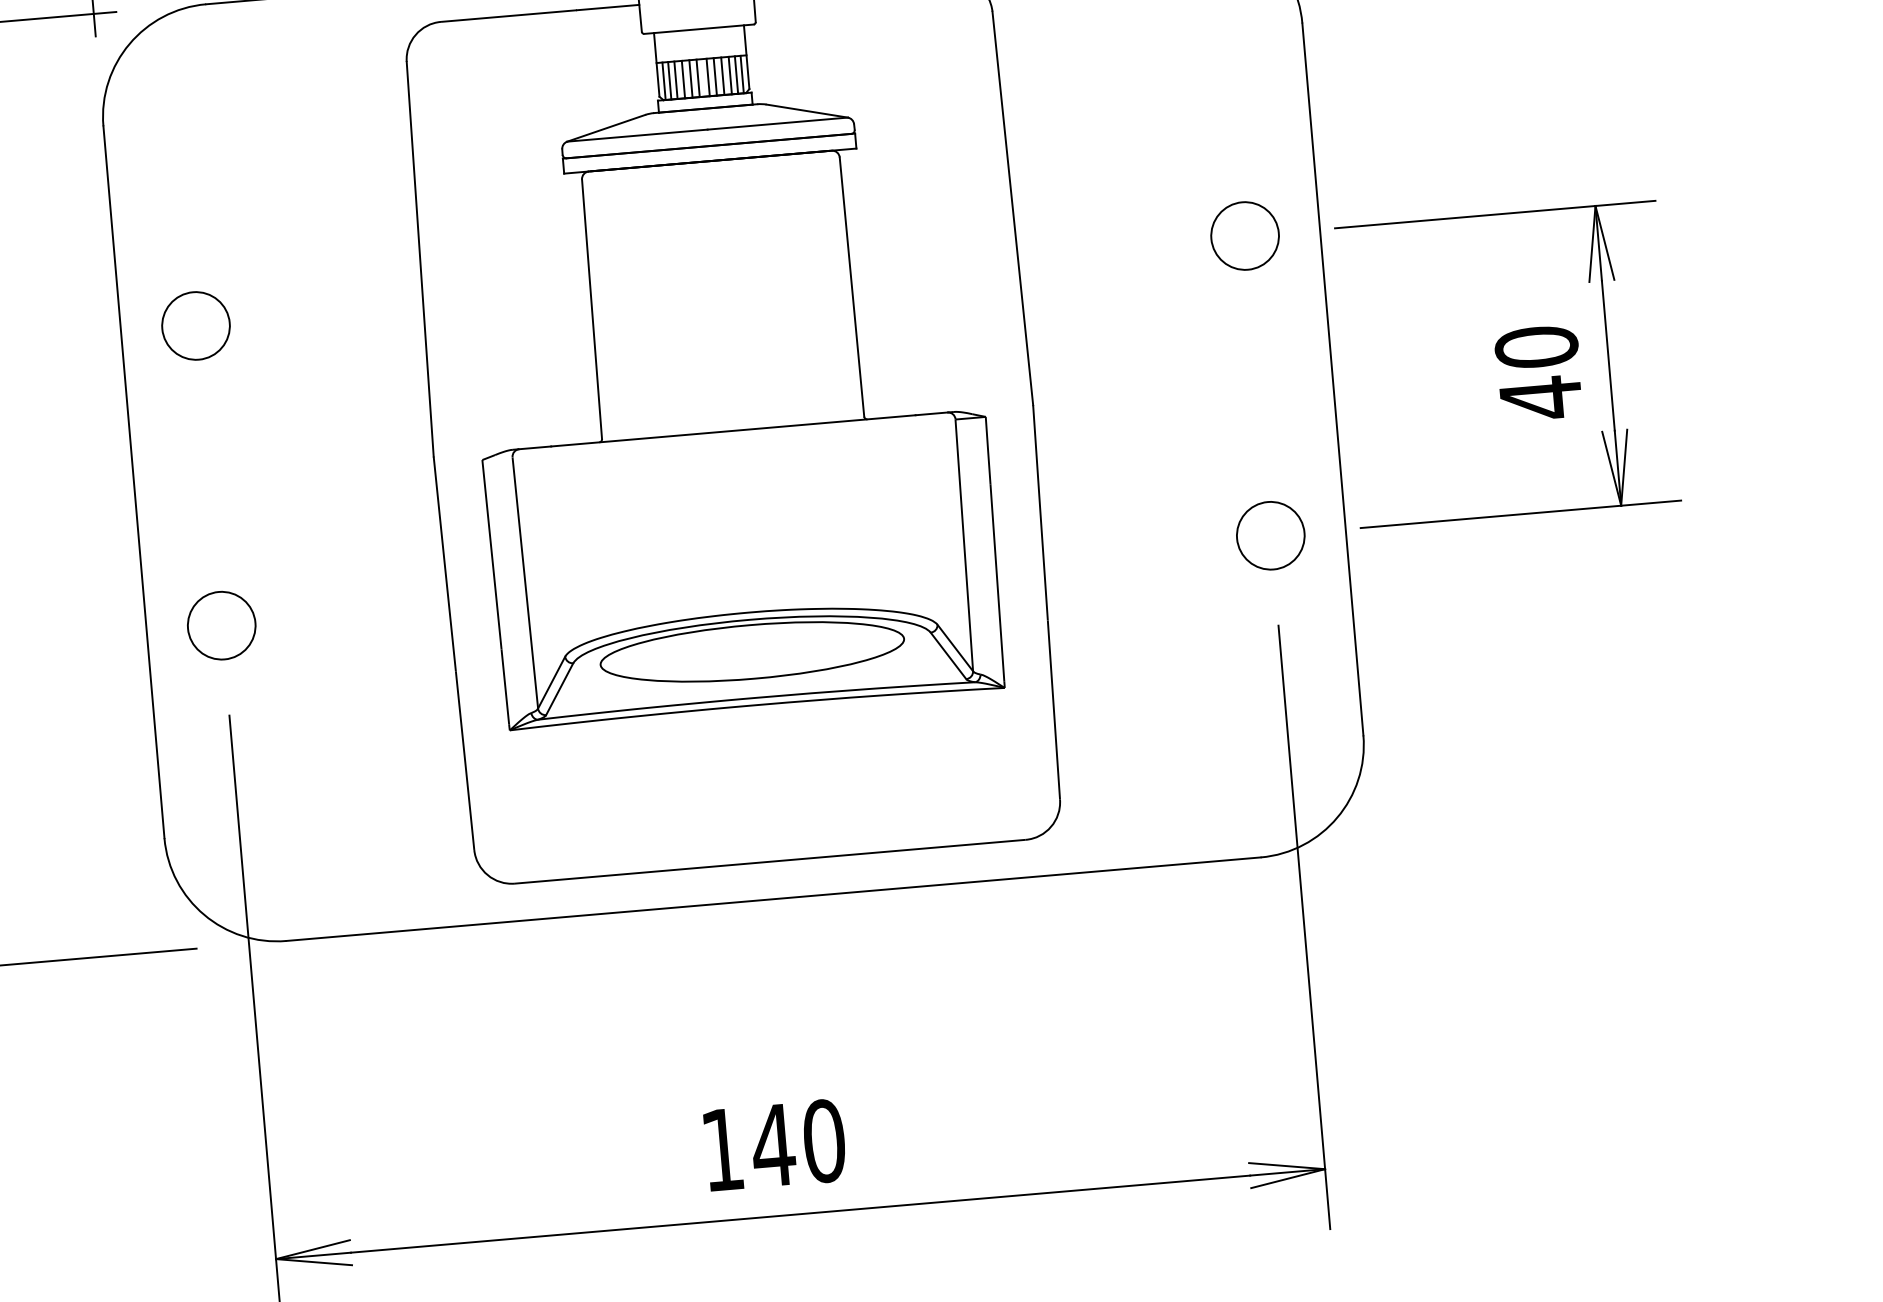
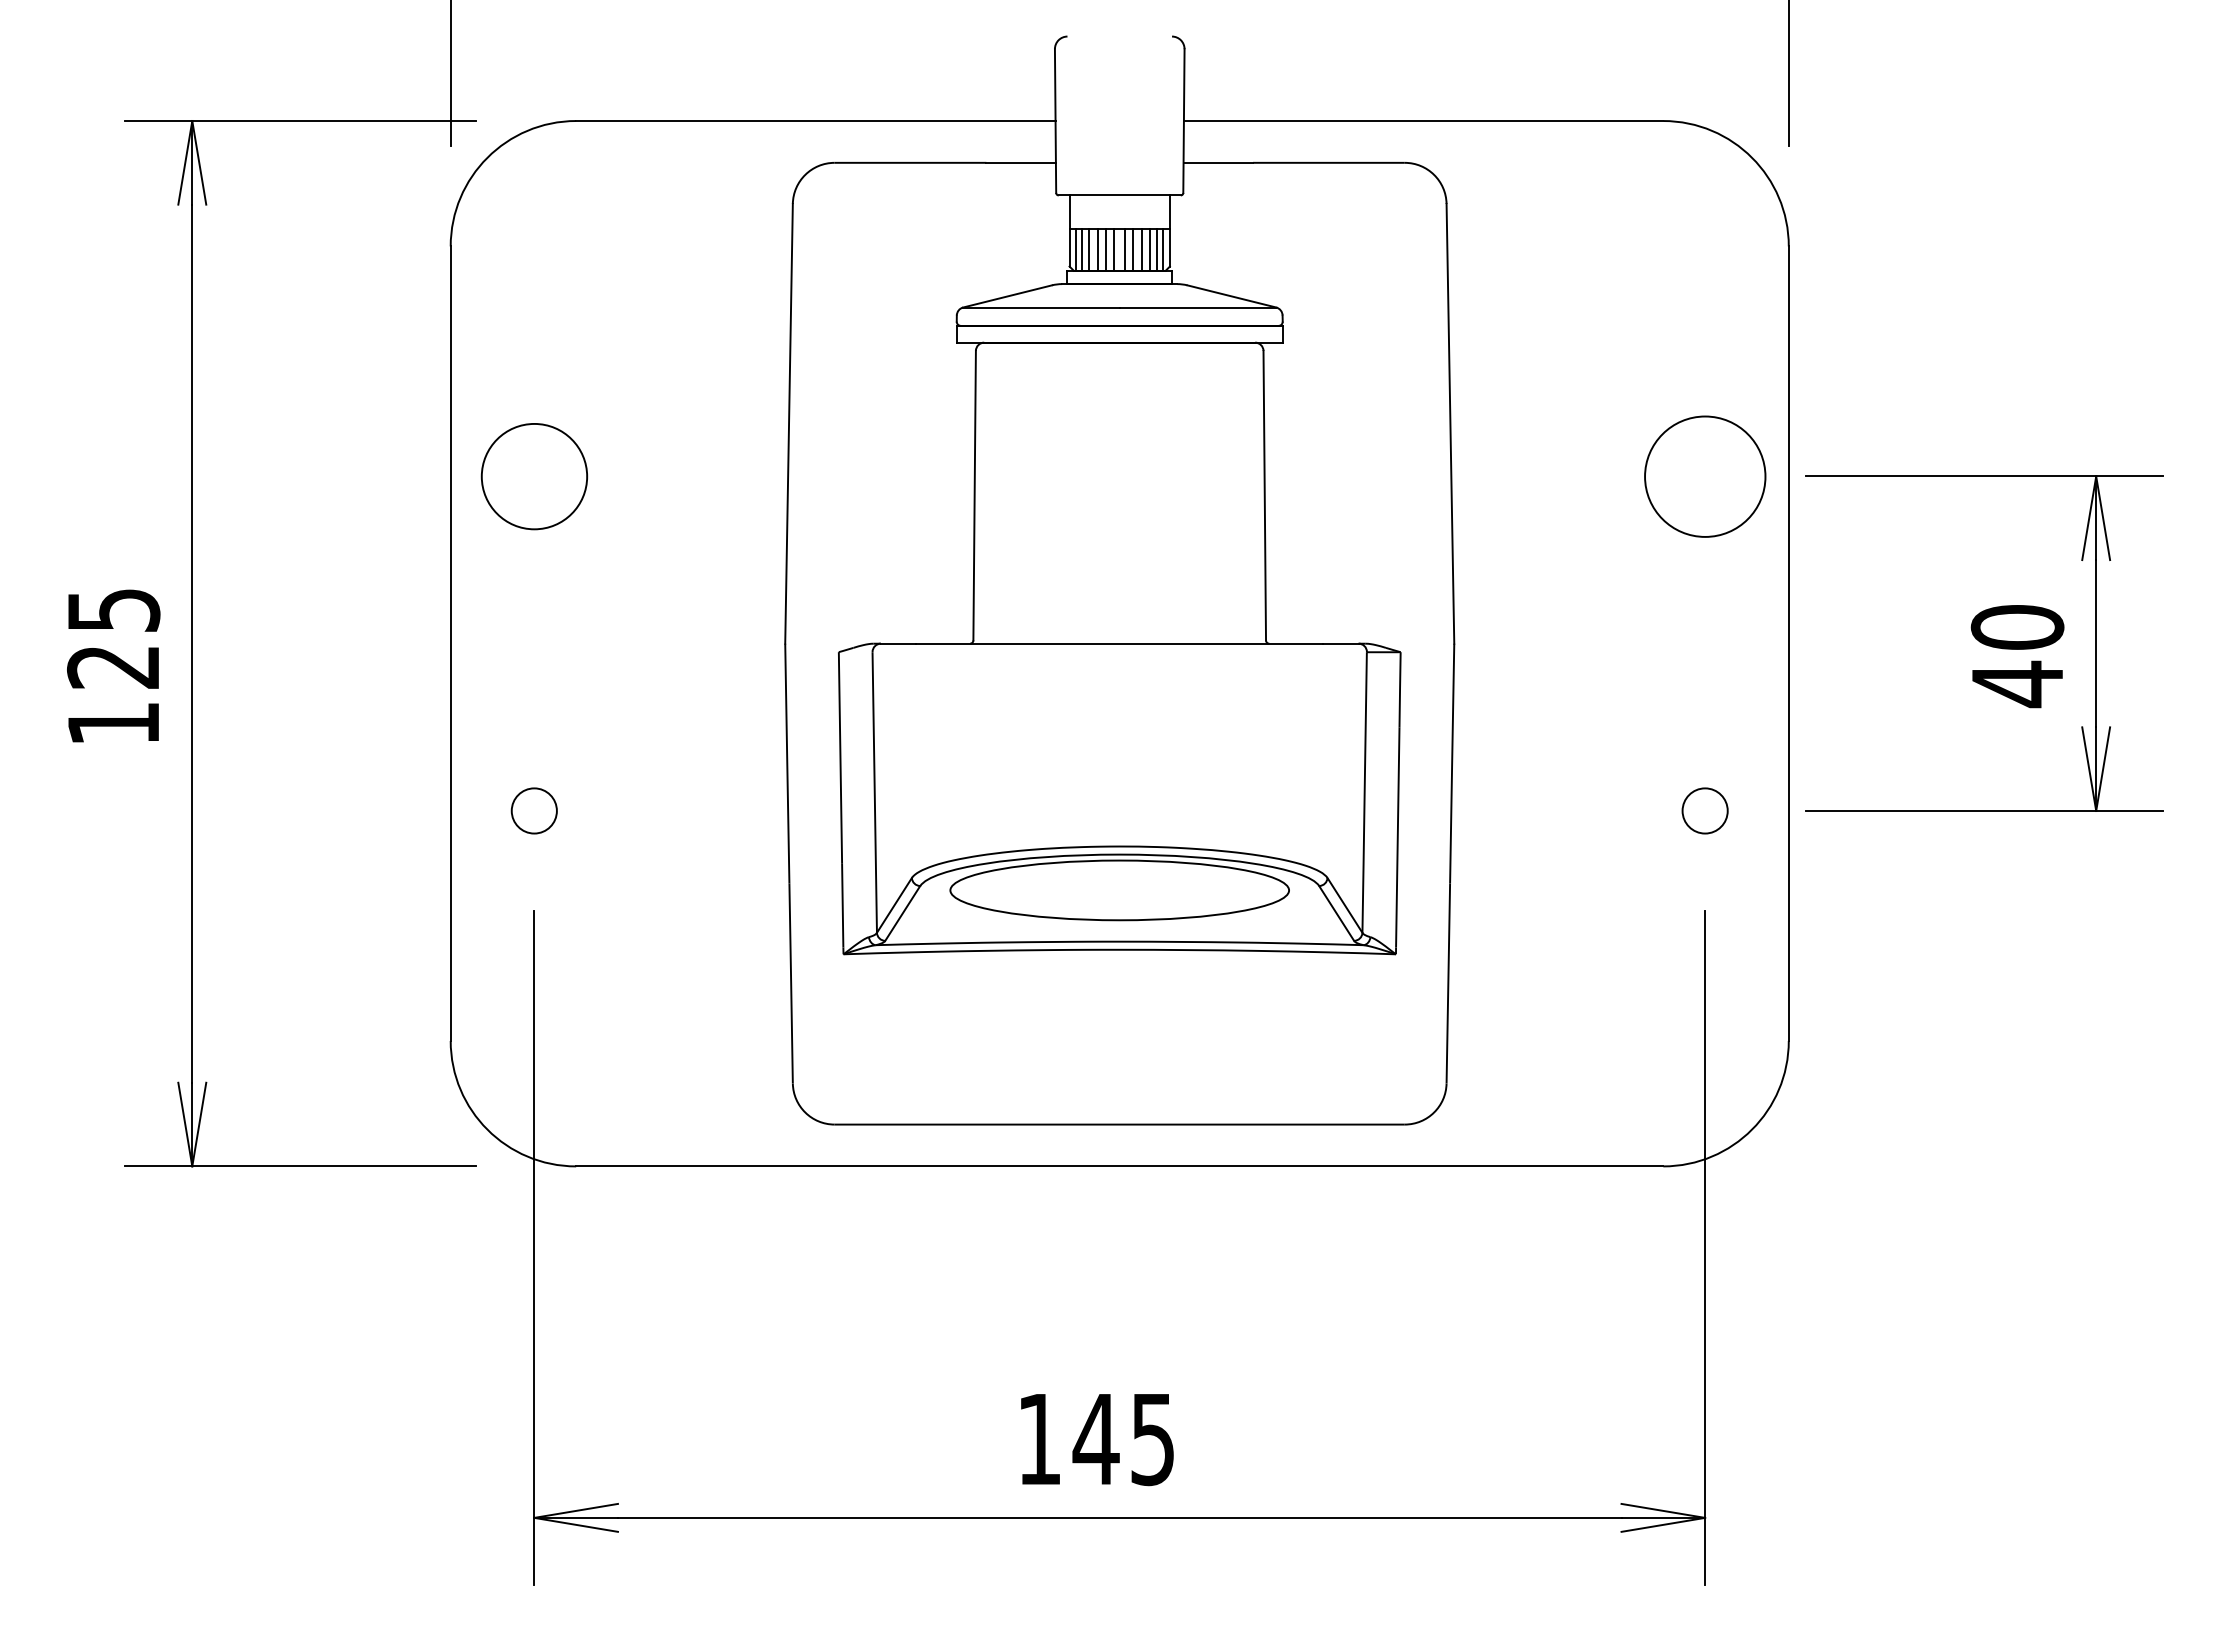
circle: (1244, 235) -> (1704, 475), size x1.6
circle: (195, 325) -> (533, 475), size x1.4
circle: (1270, 535) -> (1704, 810), size x0.6
circle: (220, 625) -> (533, 810), size x0.6
text: (823, 1141) -> (1152, 1439), 140 -> 145

